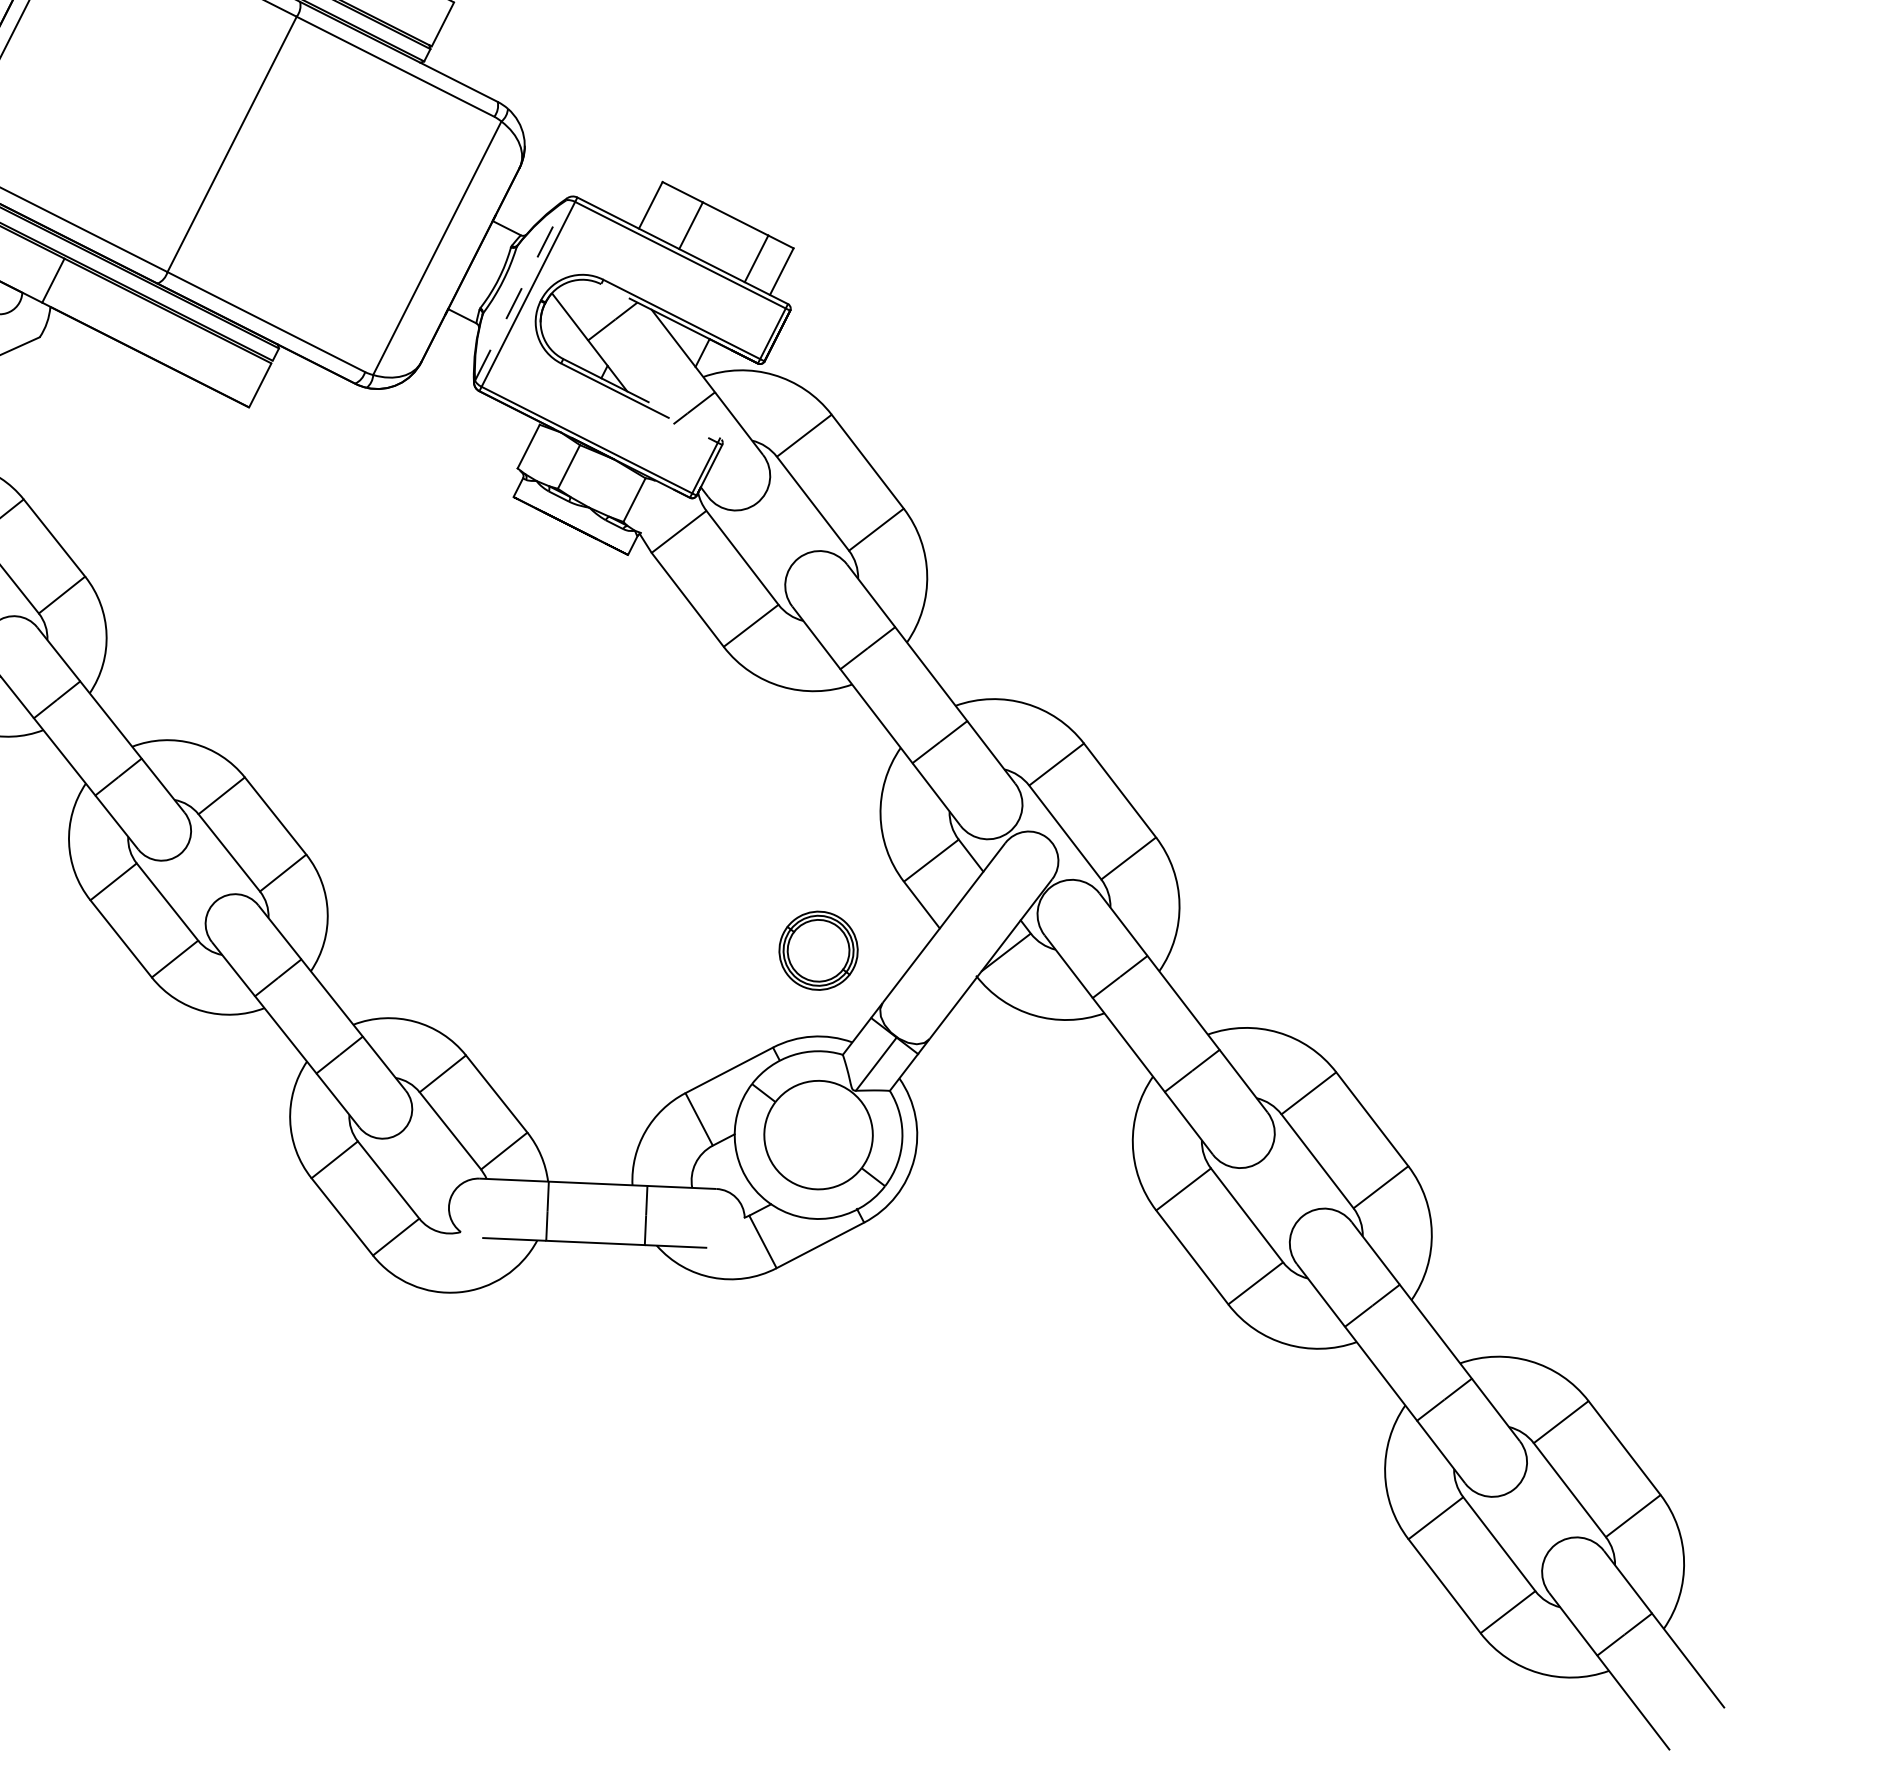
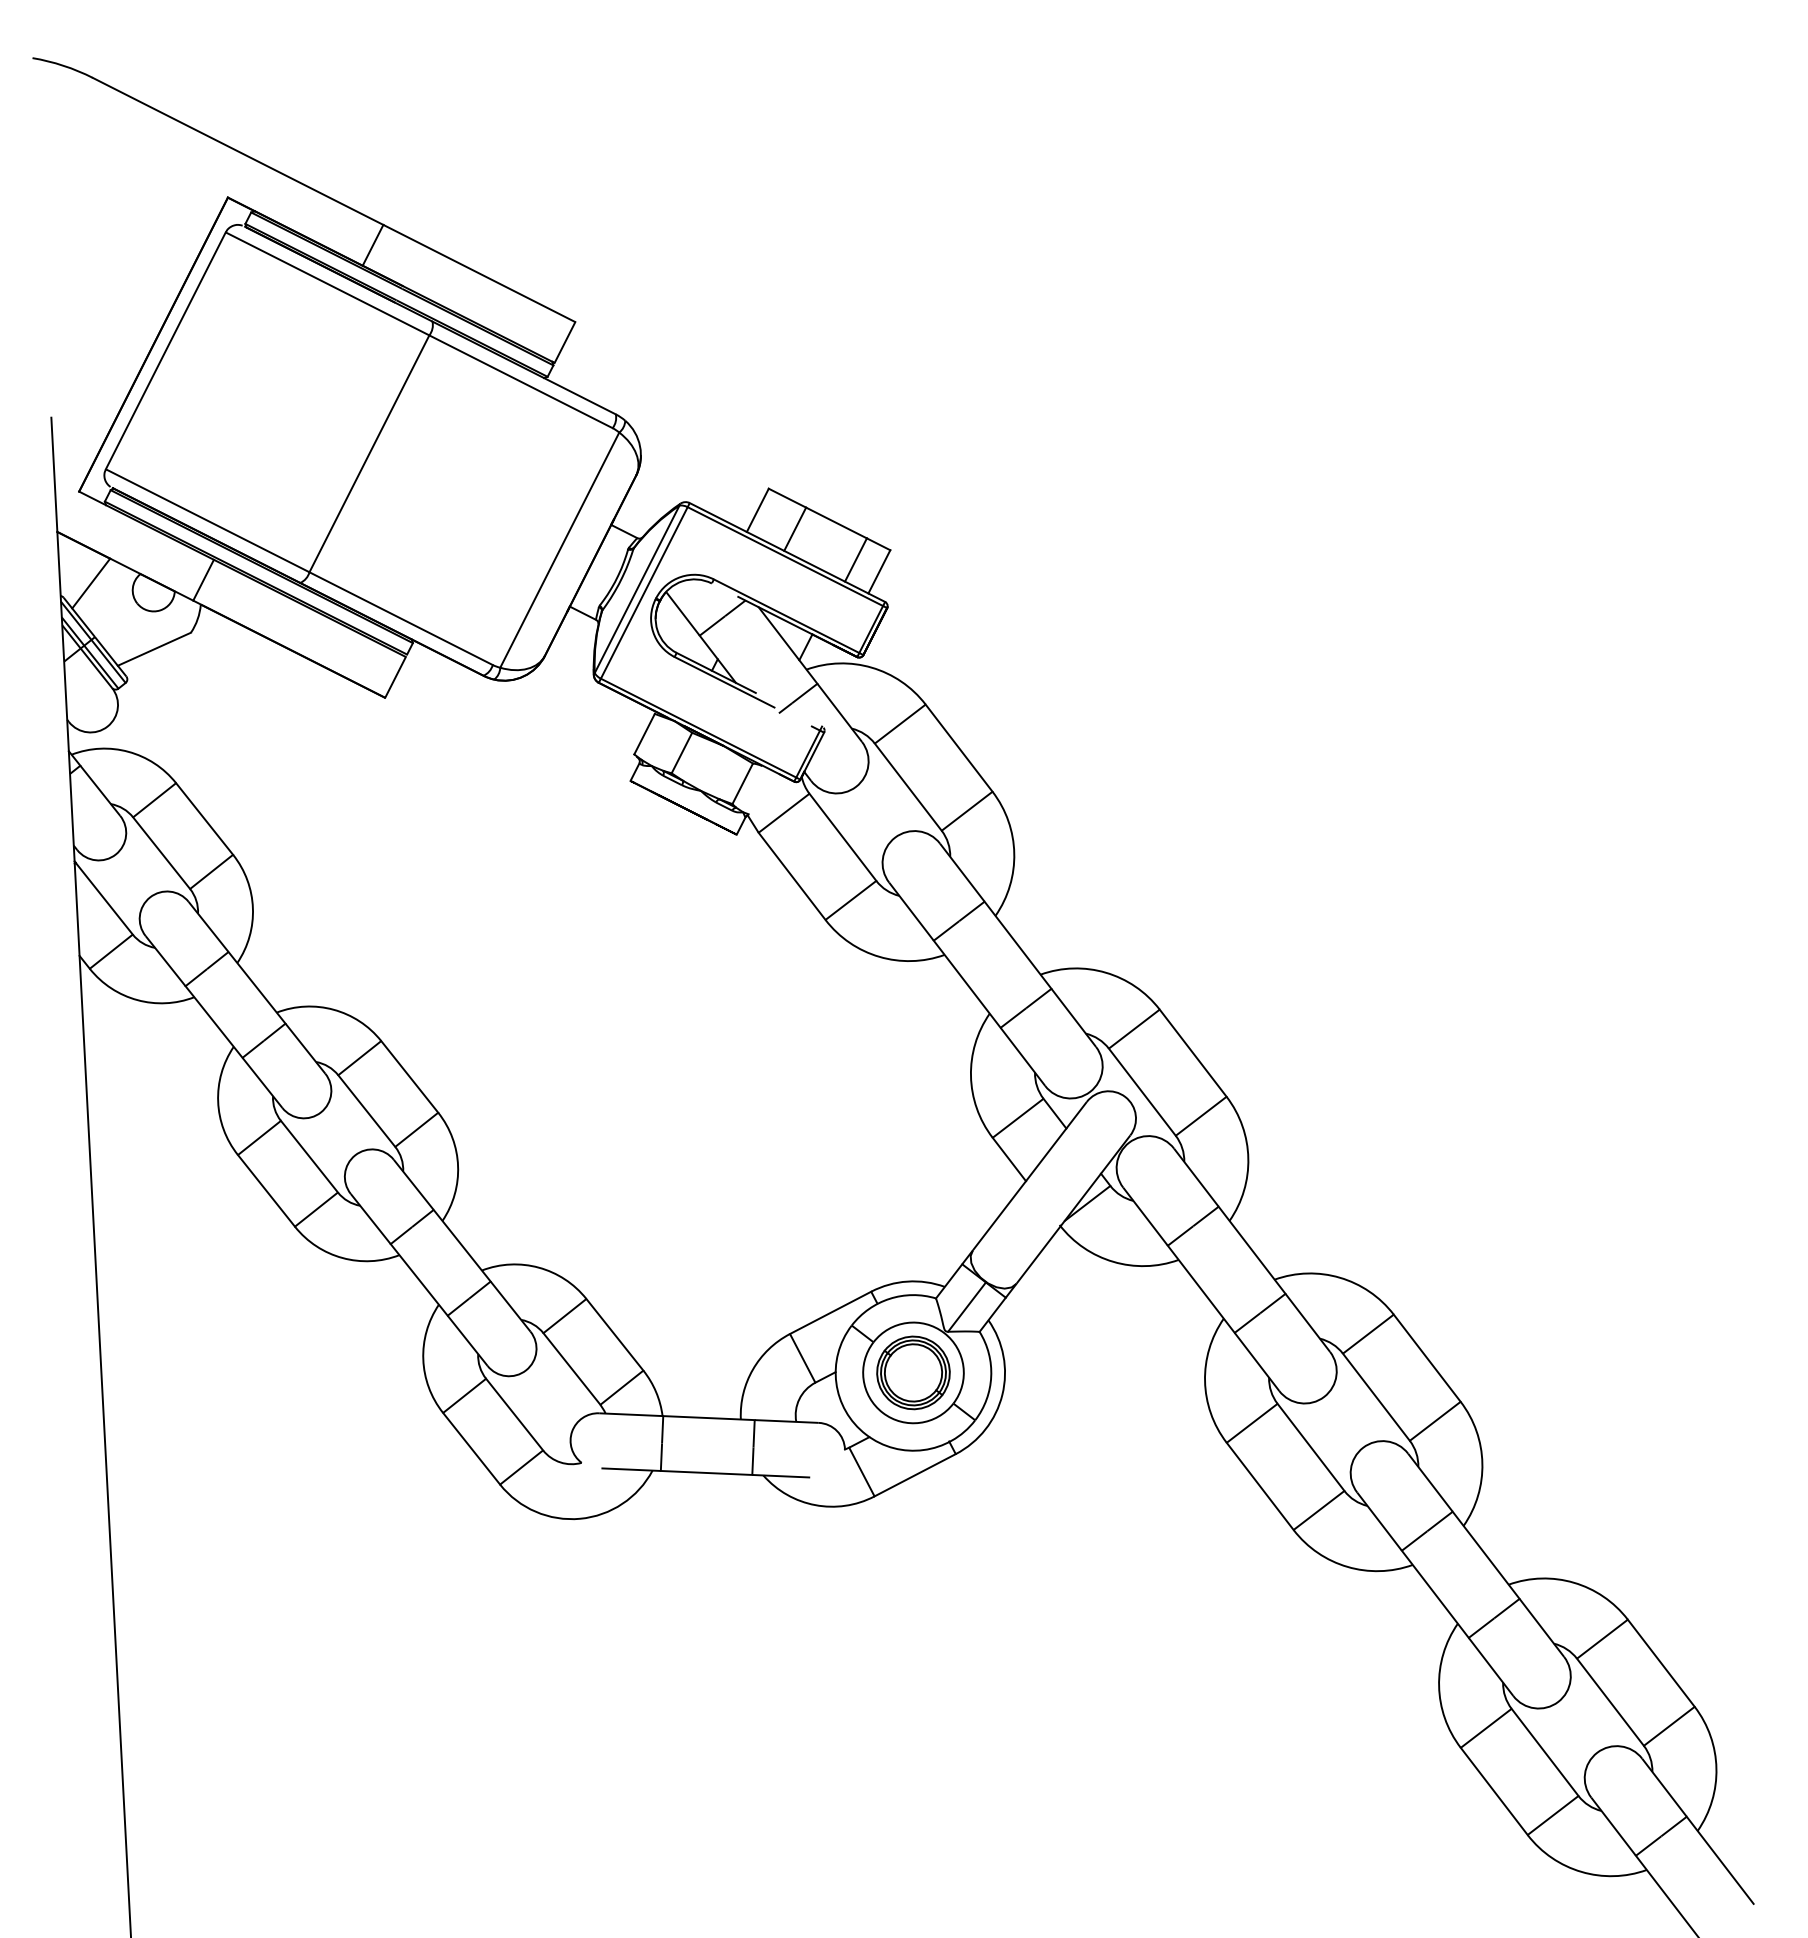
line: (521, 290) -> (637, 589), dashed -> solid
part: (818, 950) -> (913, 1372), moved

